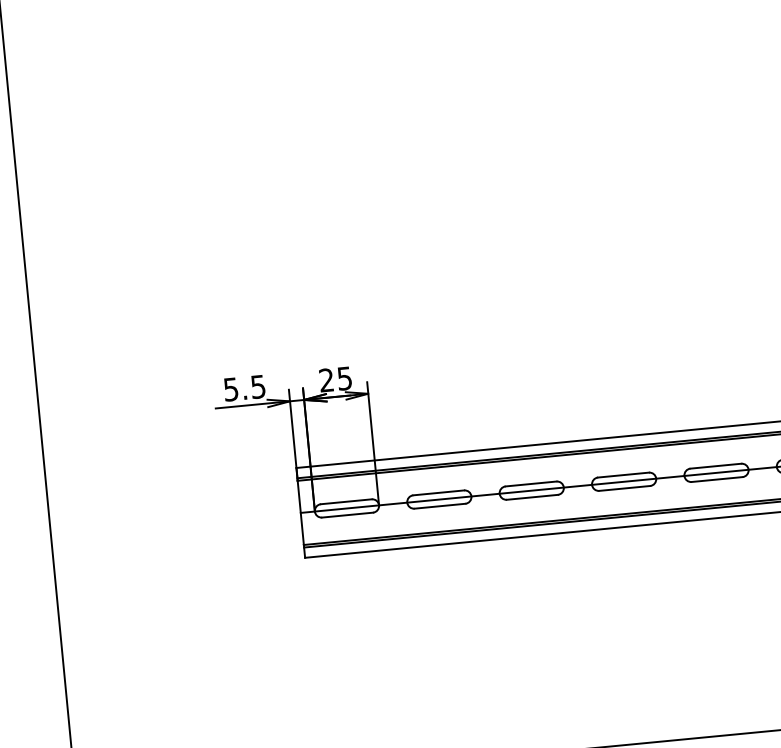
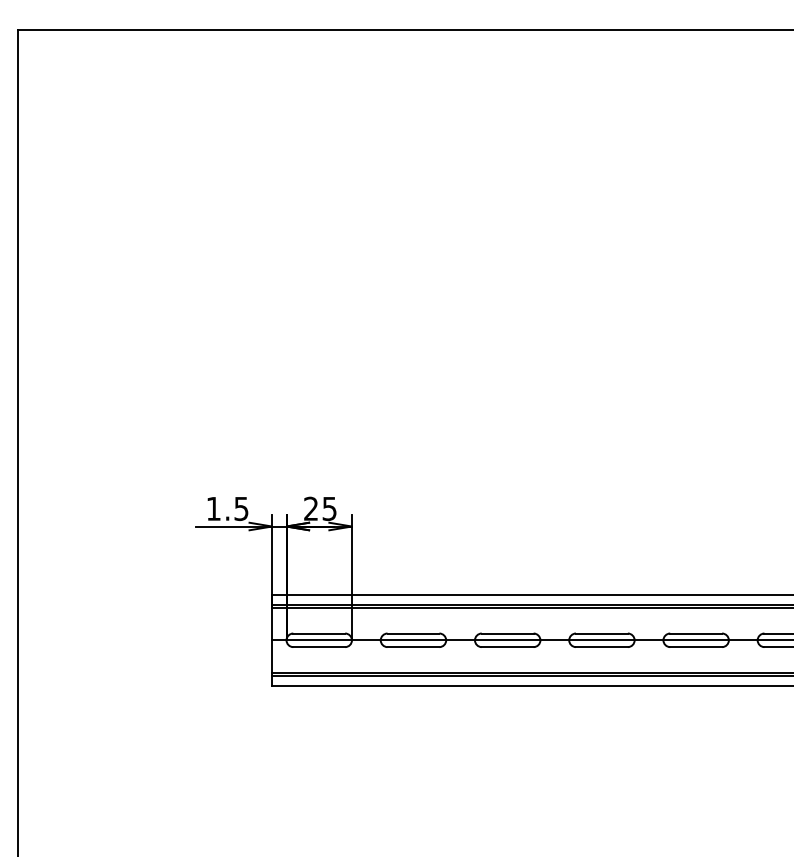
text: (230, 390) -> (213, 509), 5.5 -> 1.5

